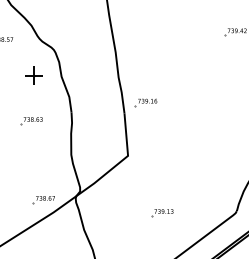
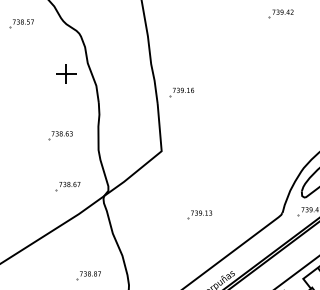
part: (34, 75) -> (66, 73), moved
part: (31, 121) -> (60, 135), moved
part: (43, 200) -> (67, 186), moved

